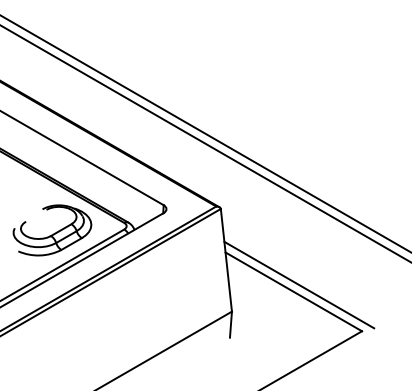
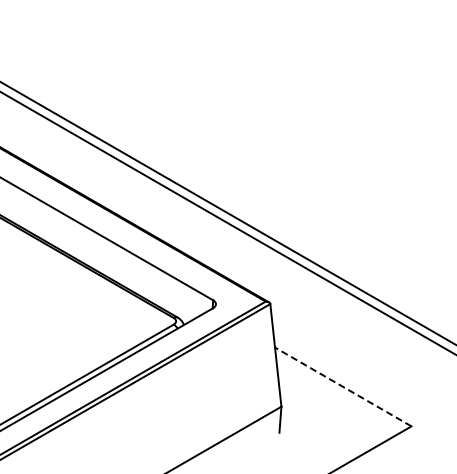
part: (52, 230) -> (101, 325), removed
line: (299, 284) -> (348, 379), removed
line: (294, 291) -> (343, 386), solid -> dashed

